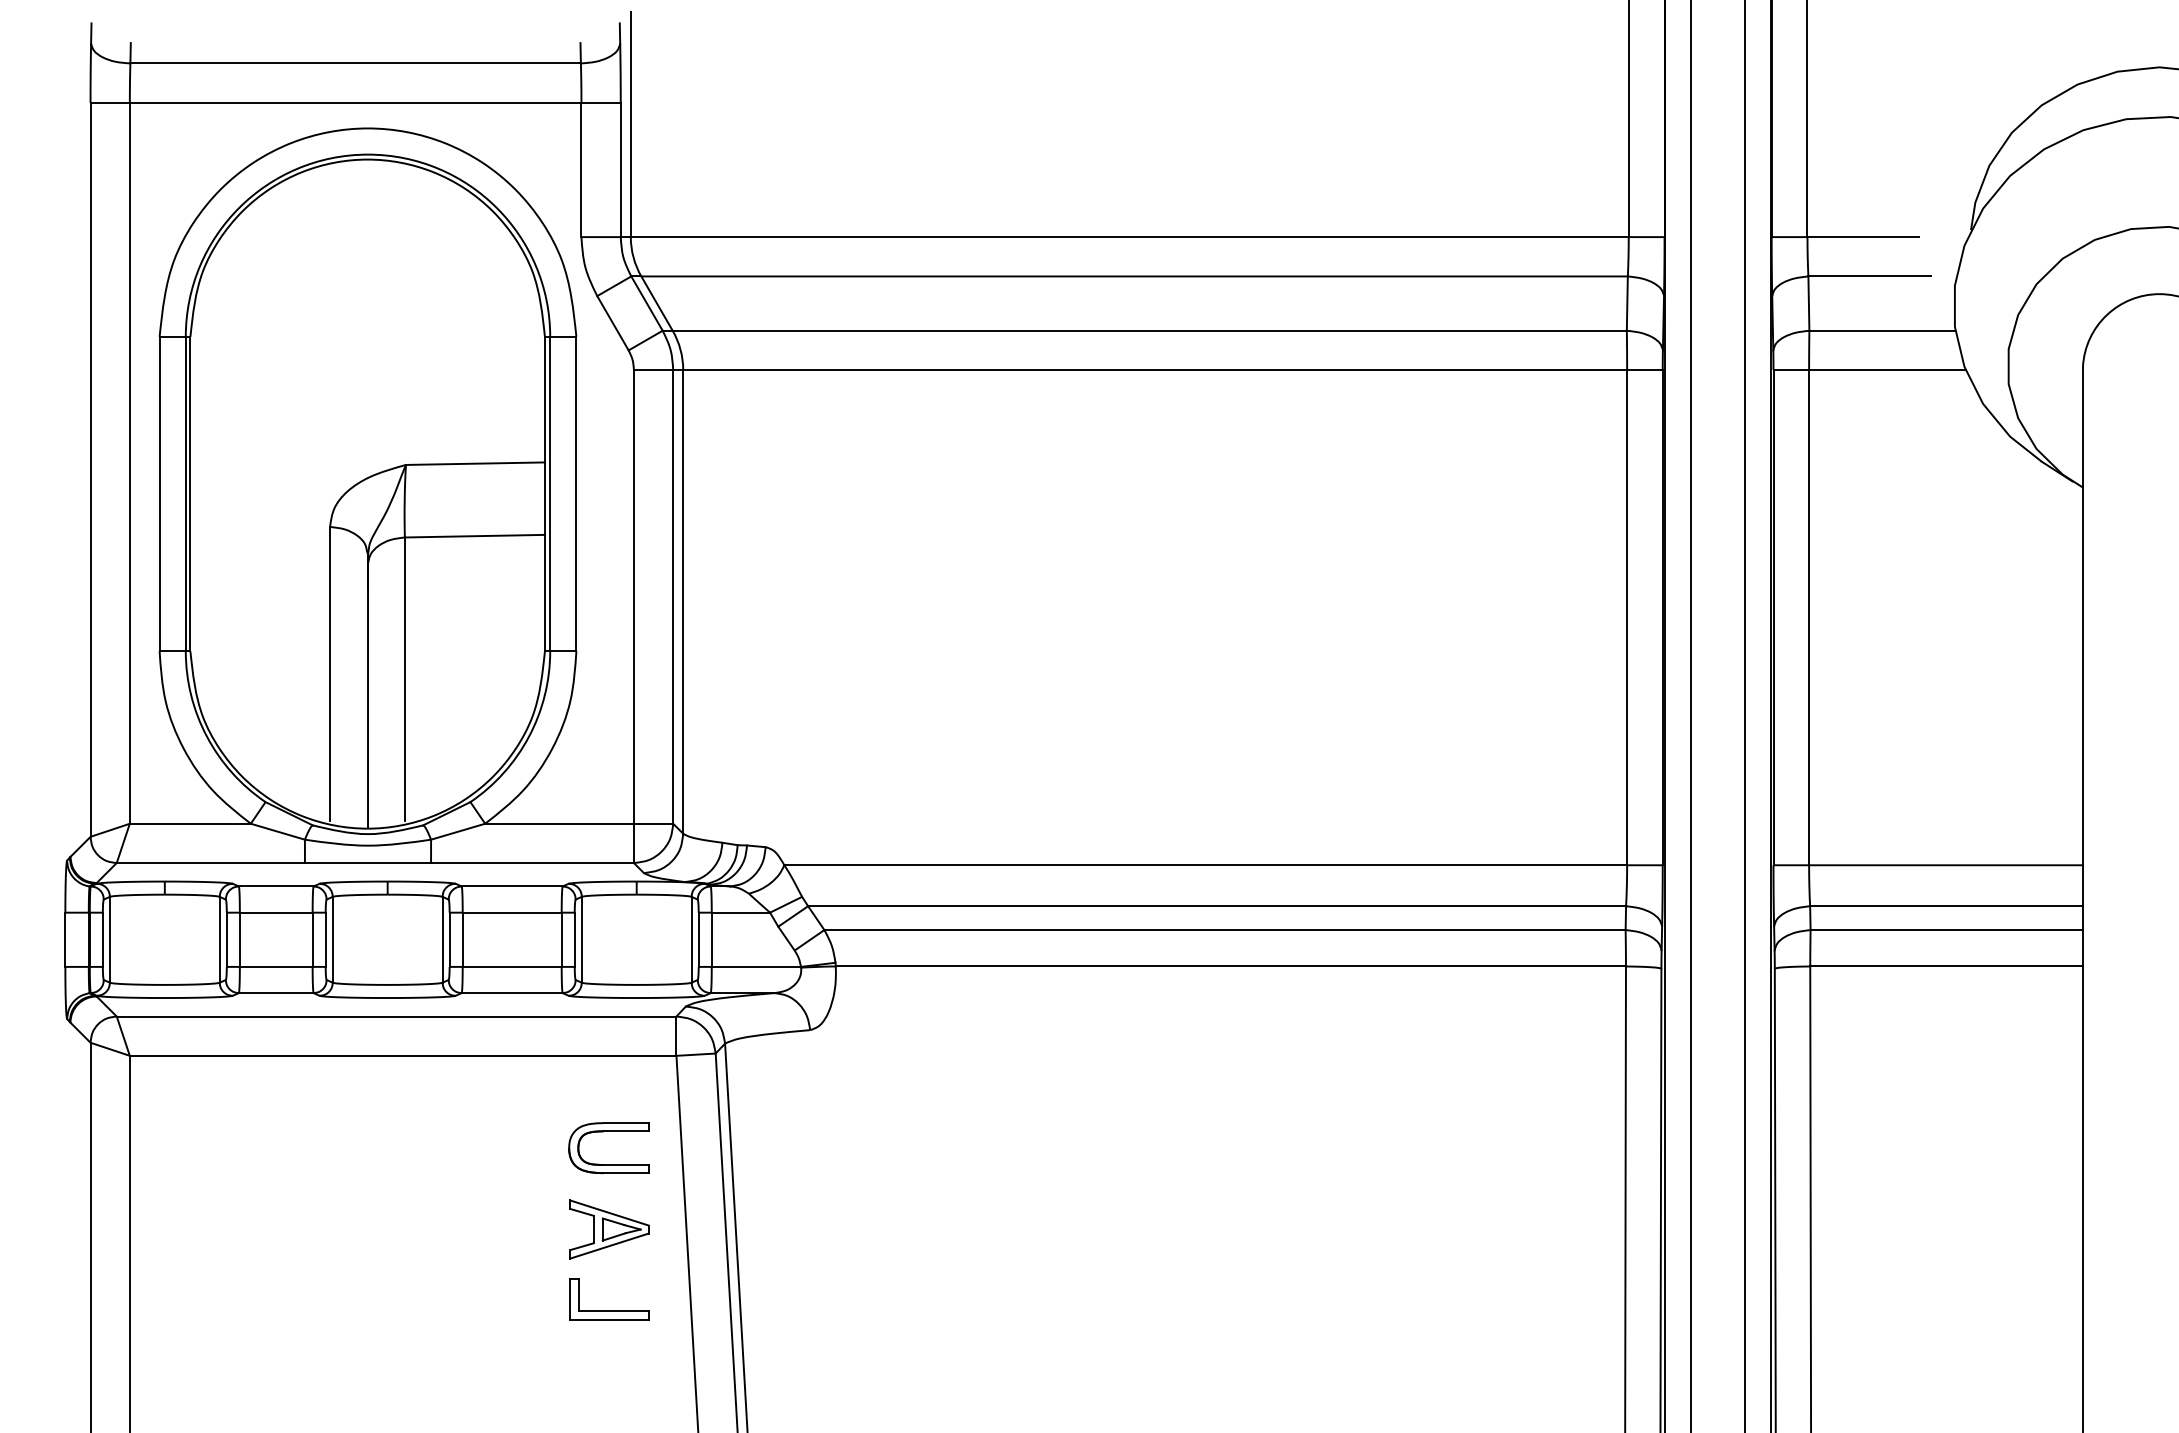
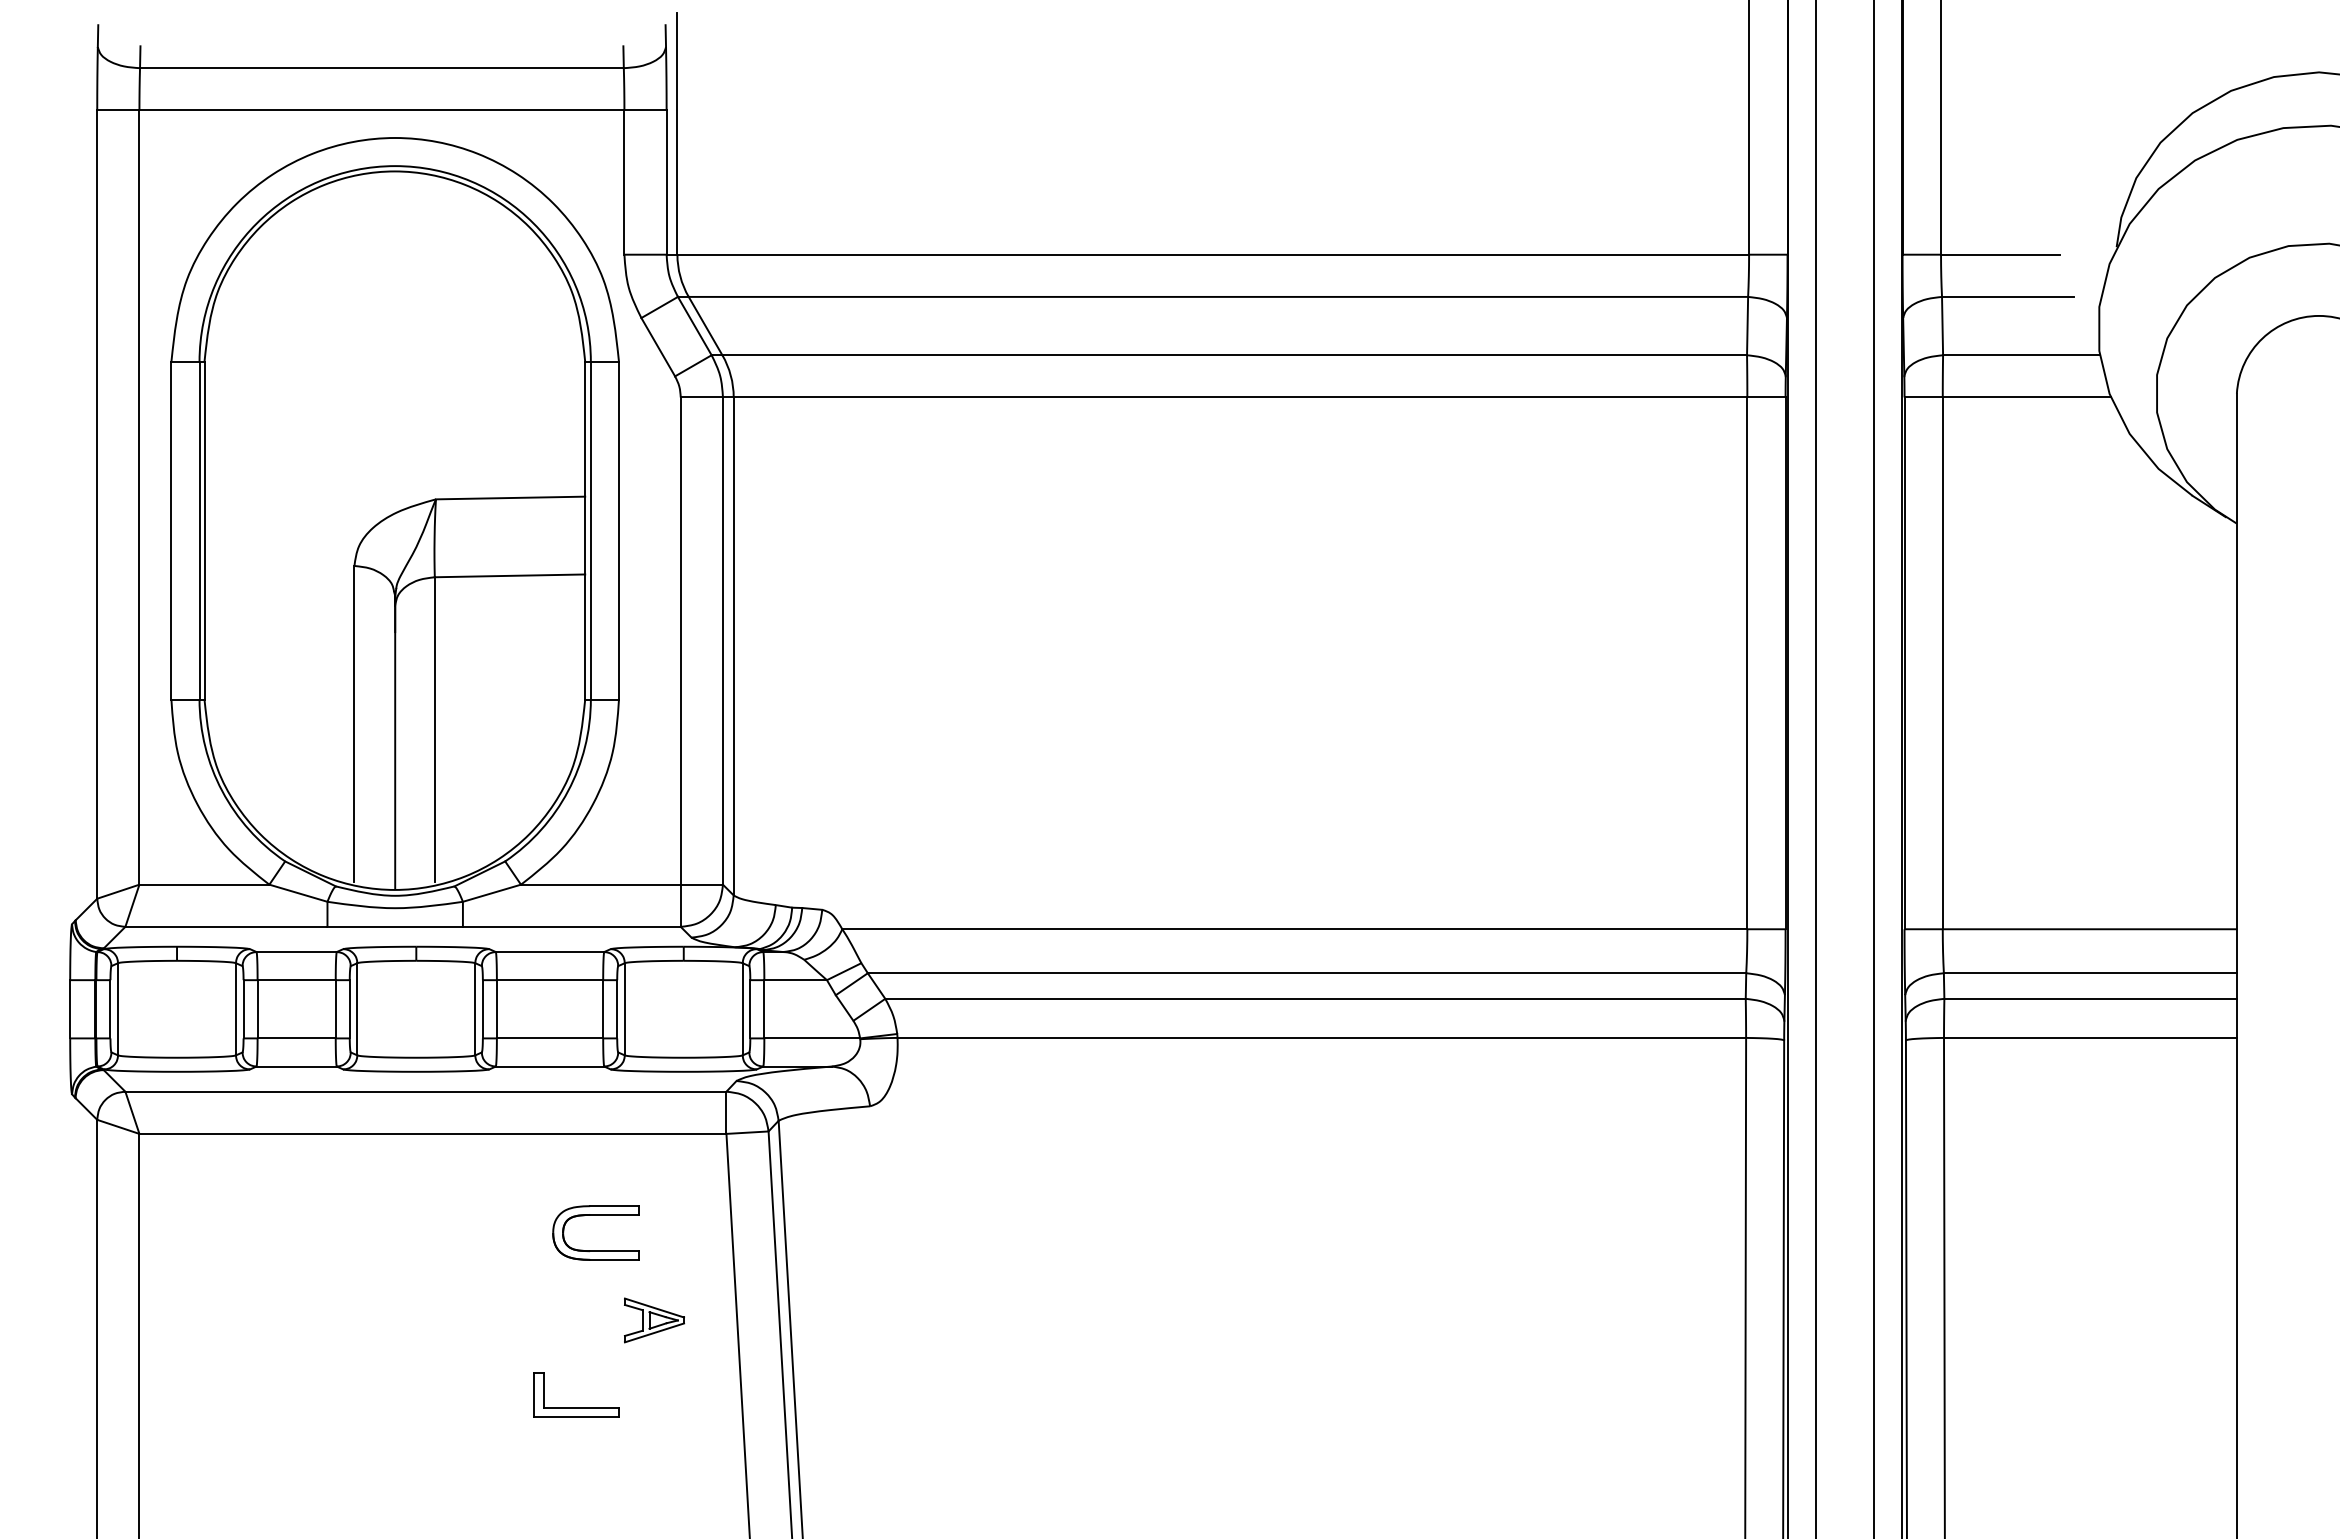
part: (608, 1131) -> (595, 1215), moved
part: (609, 1229) -> (654, 1320), size x0.7
part: (609, 1310) -> (576, 1407), moved

